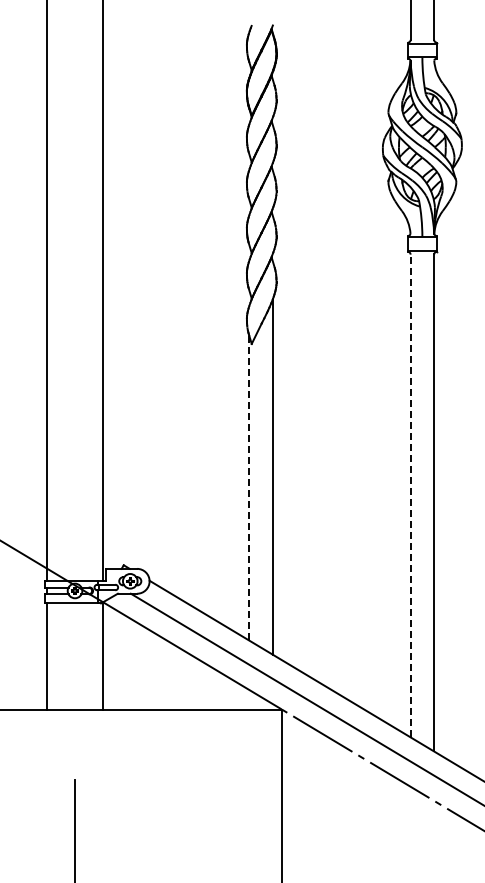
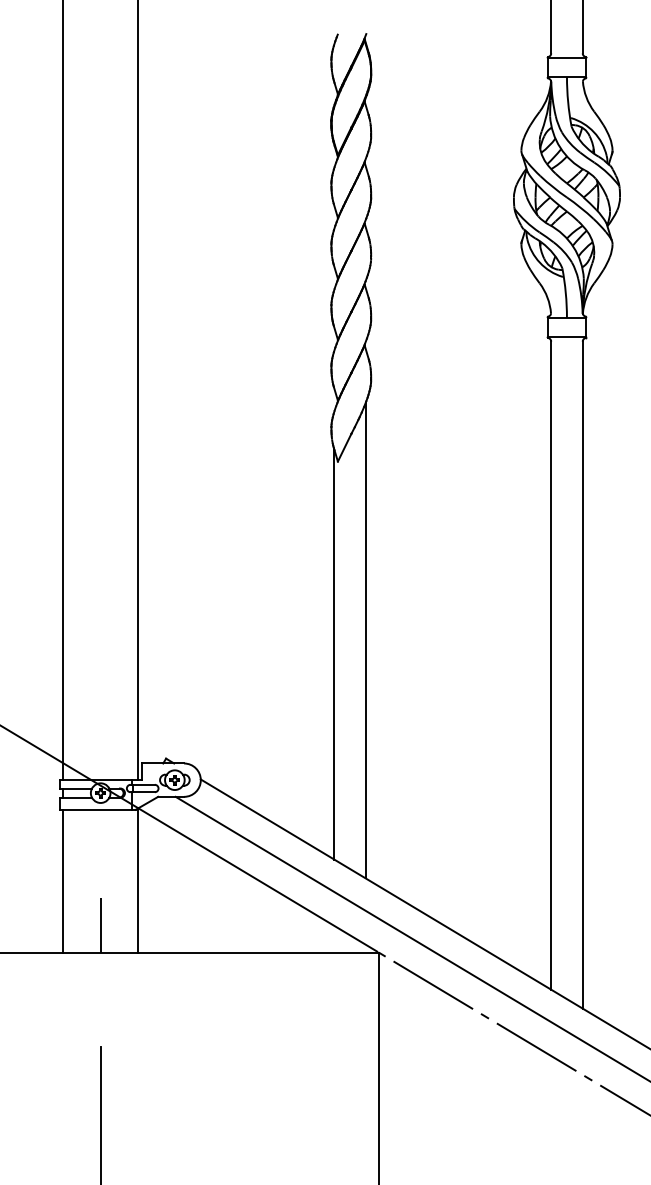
line: (249, 487) -> (334, 654), dashed -> solid
line: (410, 495) -> (551, 664), dashed -> solid
line: (75, 688) -> (101, 924), added

